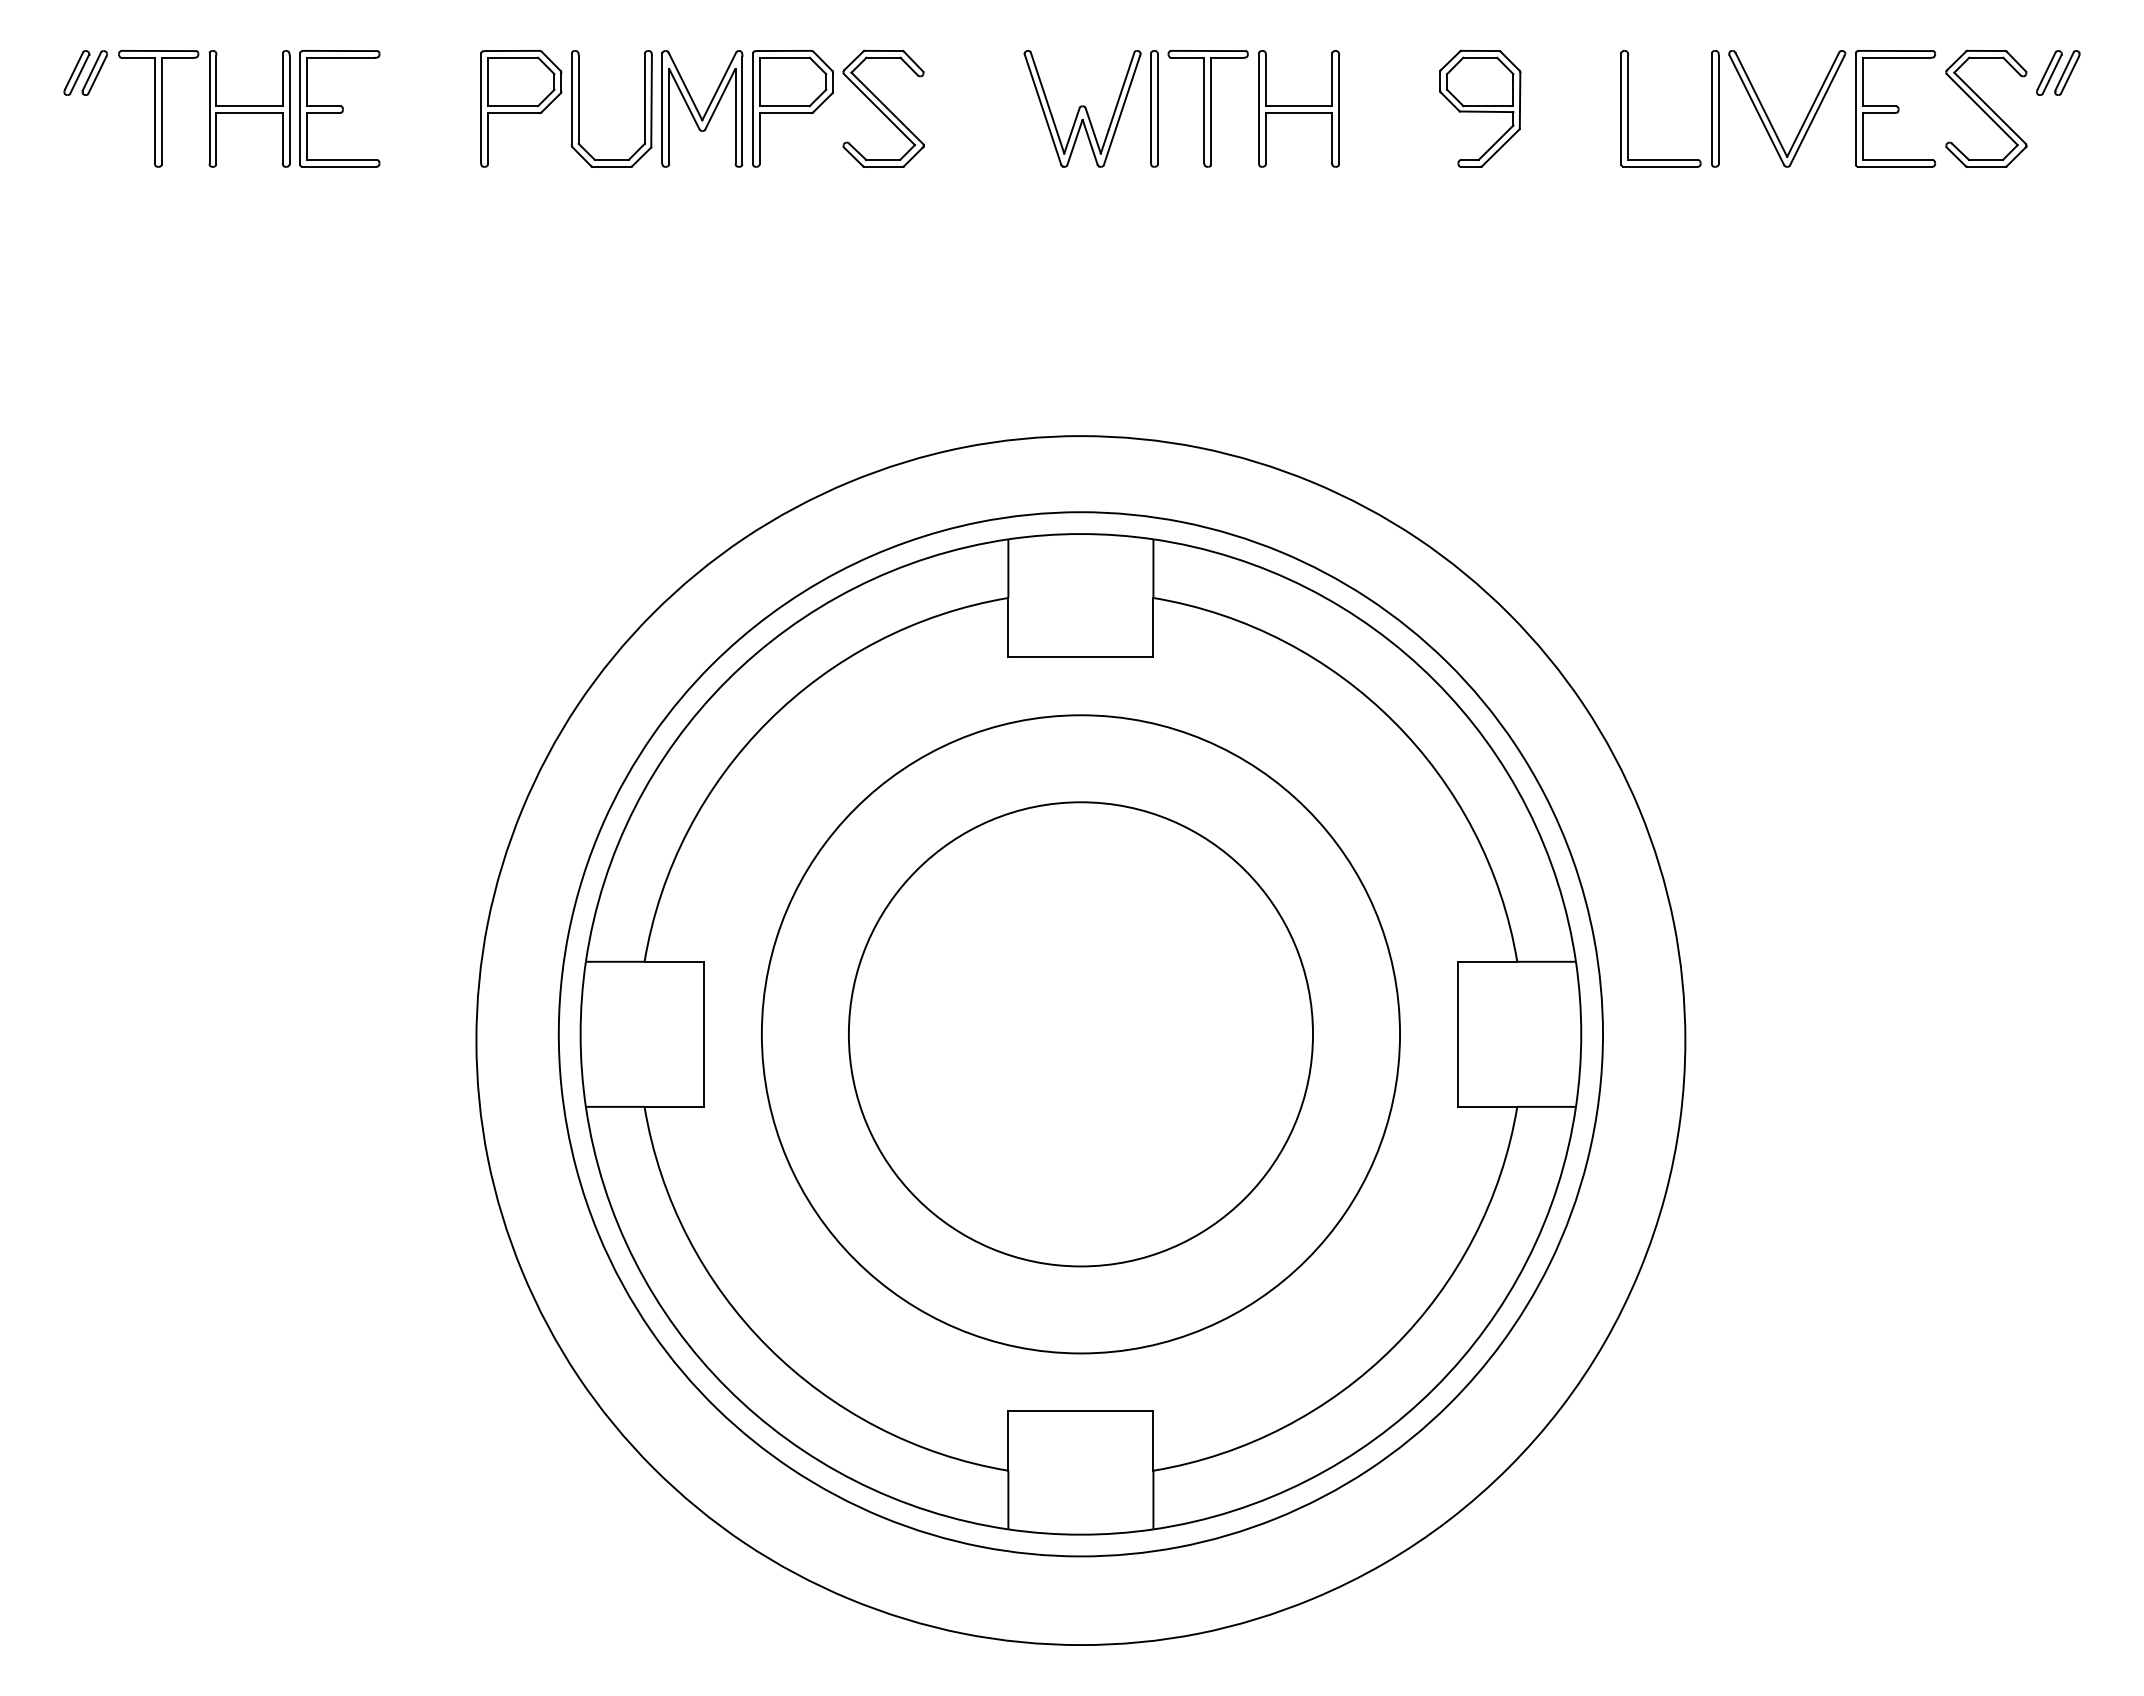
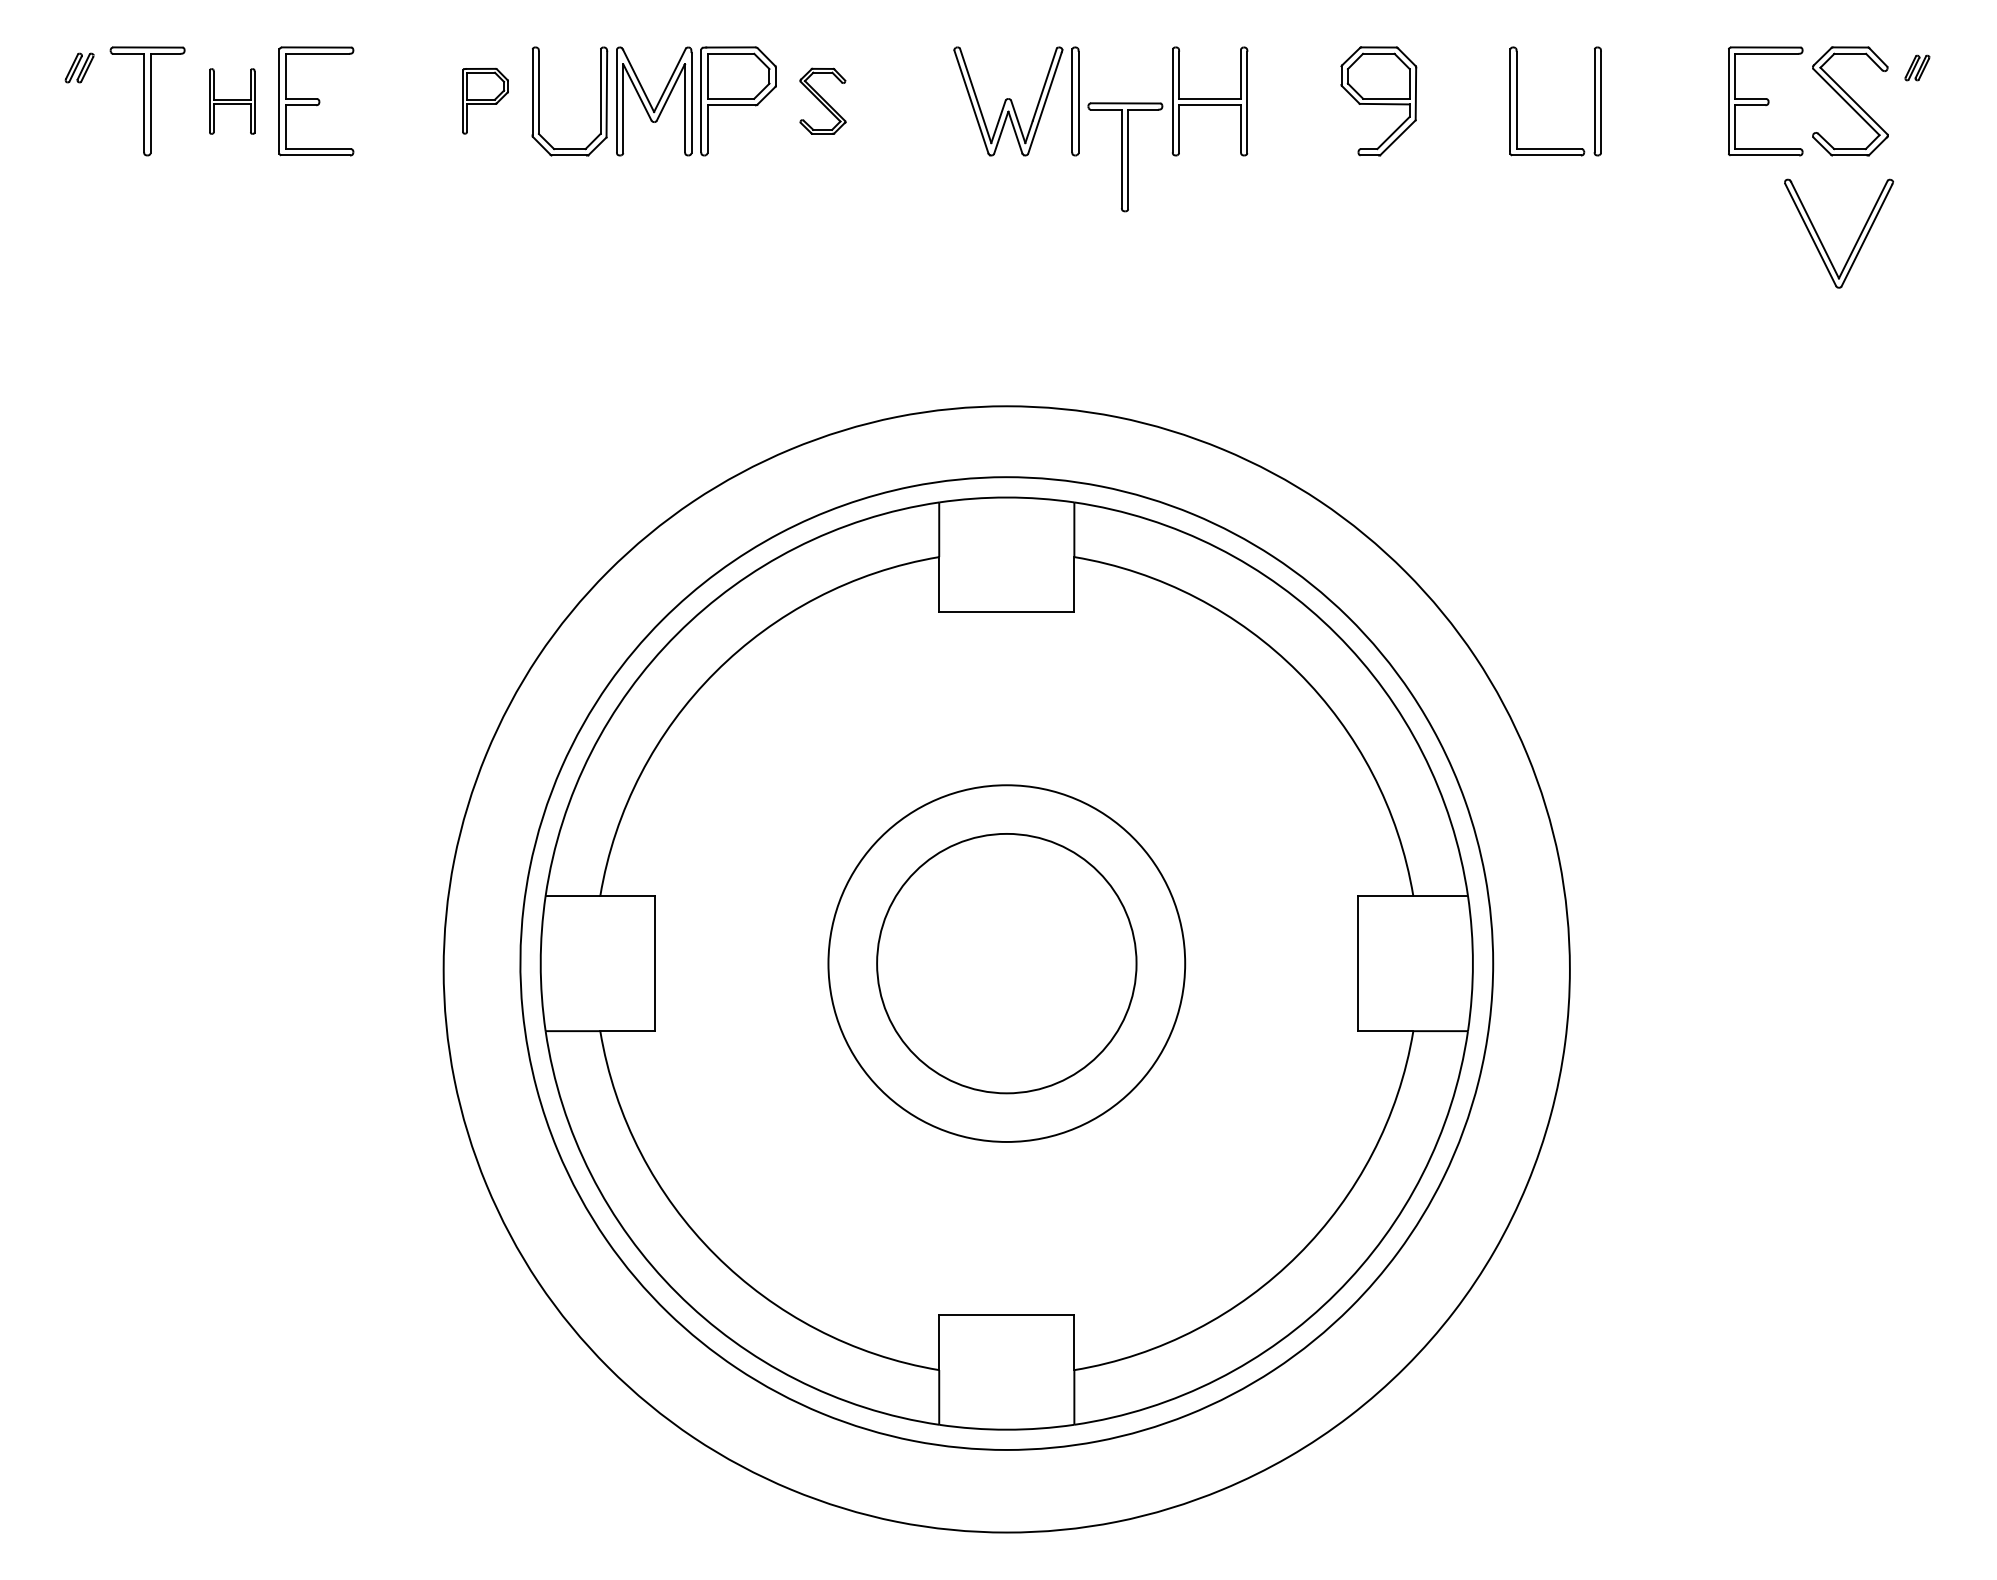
part: (85, 72) -> (79, 67), size x0.7
part: (2058, 72) -> (1917, 67), size x0.6
part: (249, 108) -> (232, 101), size x0.6
part: (521, 108) -> (485, 101), size x0.6
part: (883, 108) -> (822, 101), size x0.6
part: (1207, 108) -> (1124, 156), moved
part: (1805, 117) -> (1856, 241), moved
circle: (1080, 1034) -> (1006, 963), size x0.6
circle: (1080, 1034) -> (1006, 963), size x0.6

